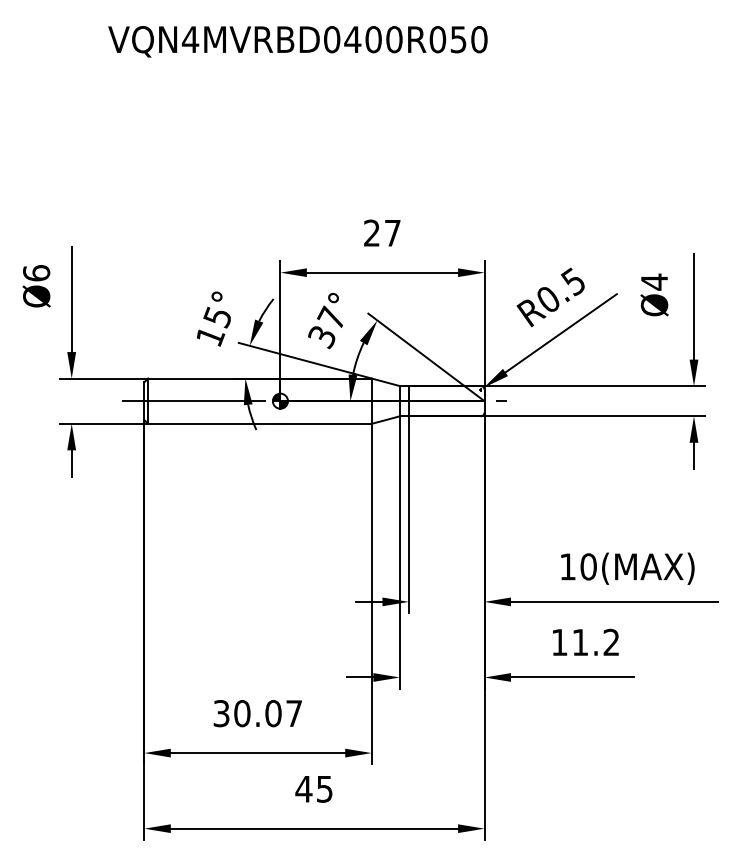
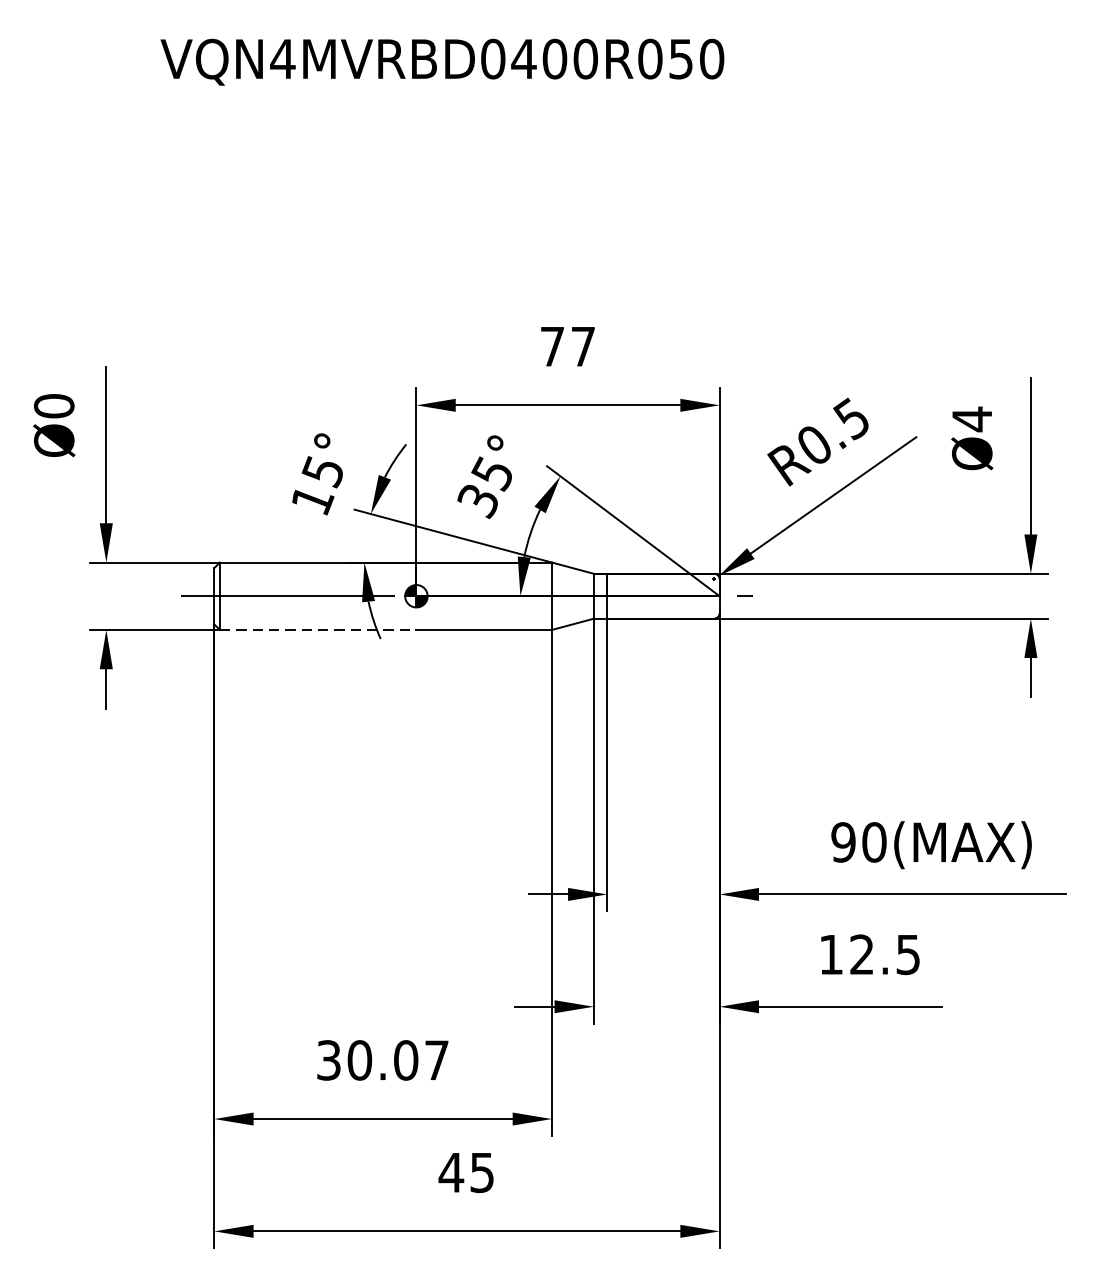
text: (371, 232) -> (551, 345), 27 -> 77
text: (36, 273) -> (54, 406), Ø6 -> Ø0
text: (330, 317) -> (490, 471), 37° -> 35°
line: (214, 423) -> (318, 629), solid -> dashed
text: (567, 566) -> (842, 841), 10(MAX) -> 90(MAX)
text: (595, 642) -> (884, 954), 11.2 -> 12.5

